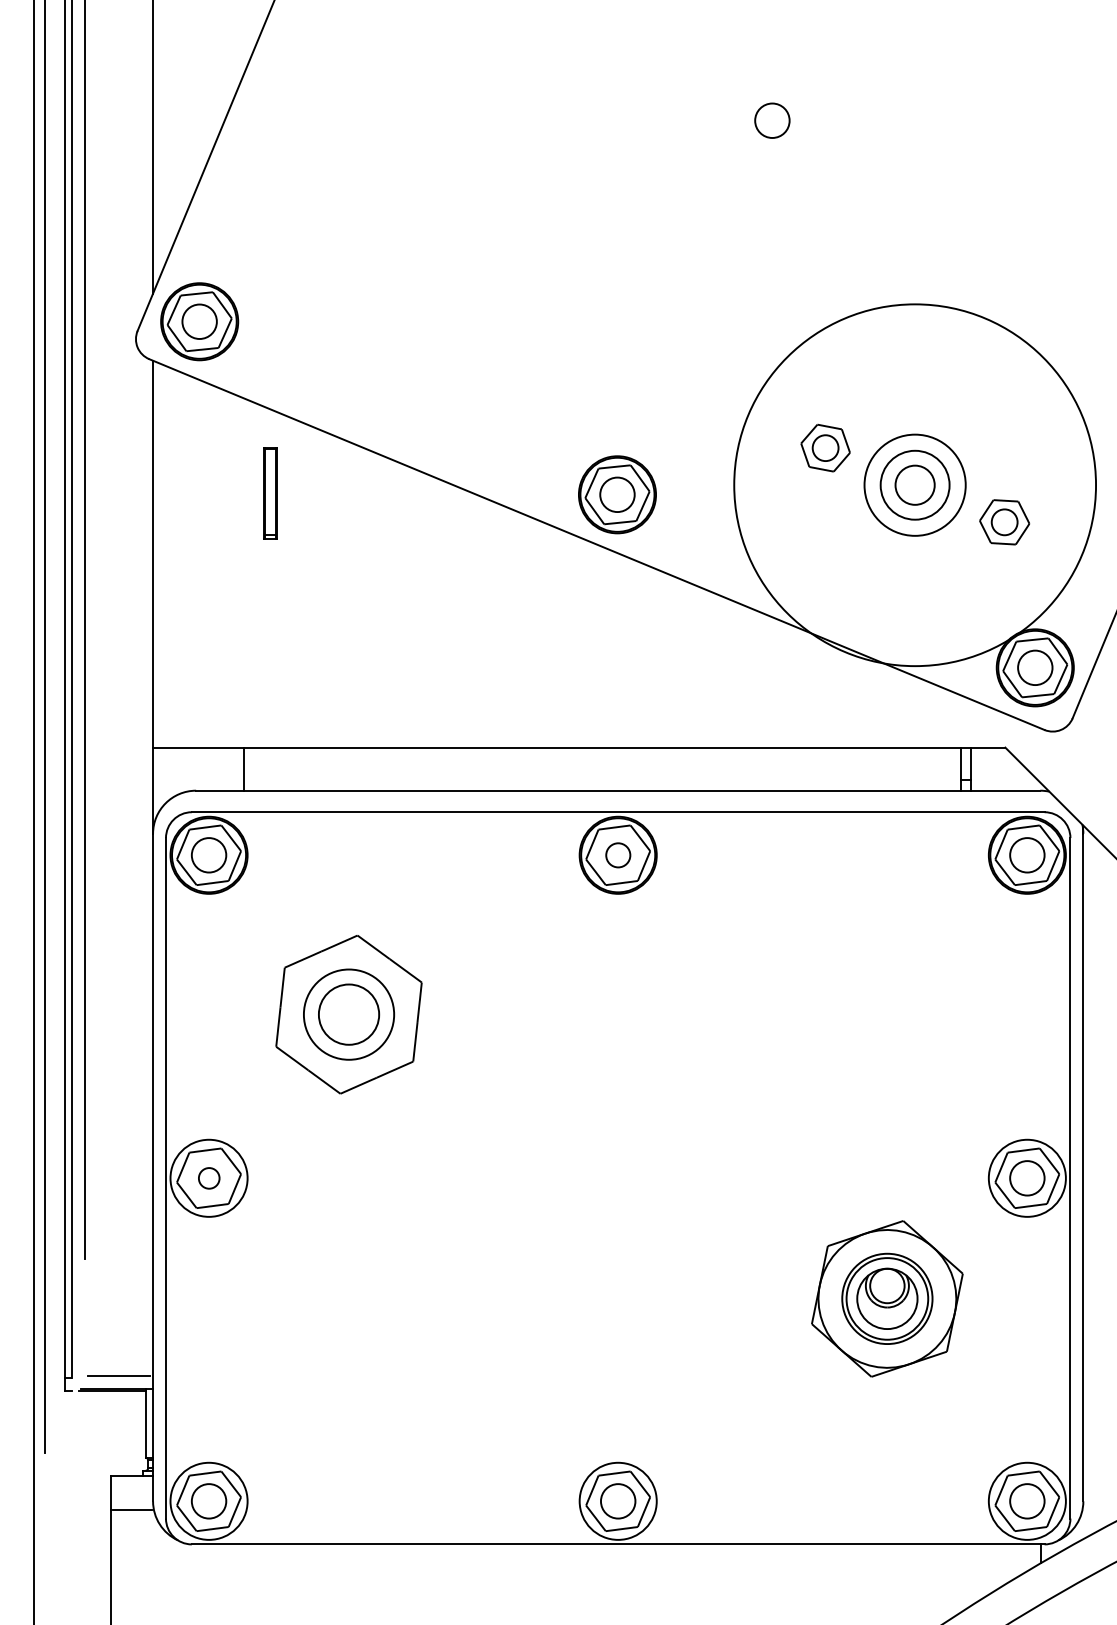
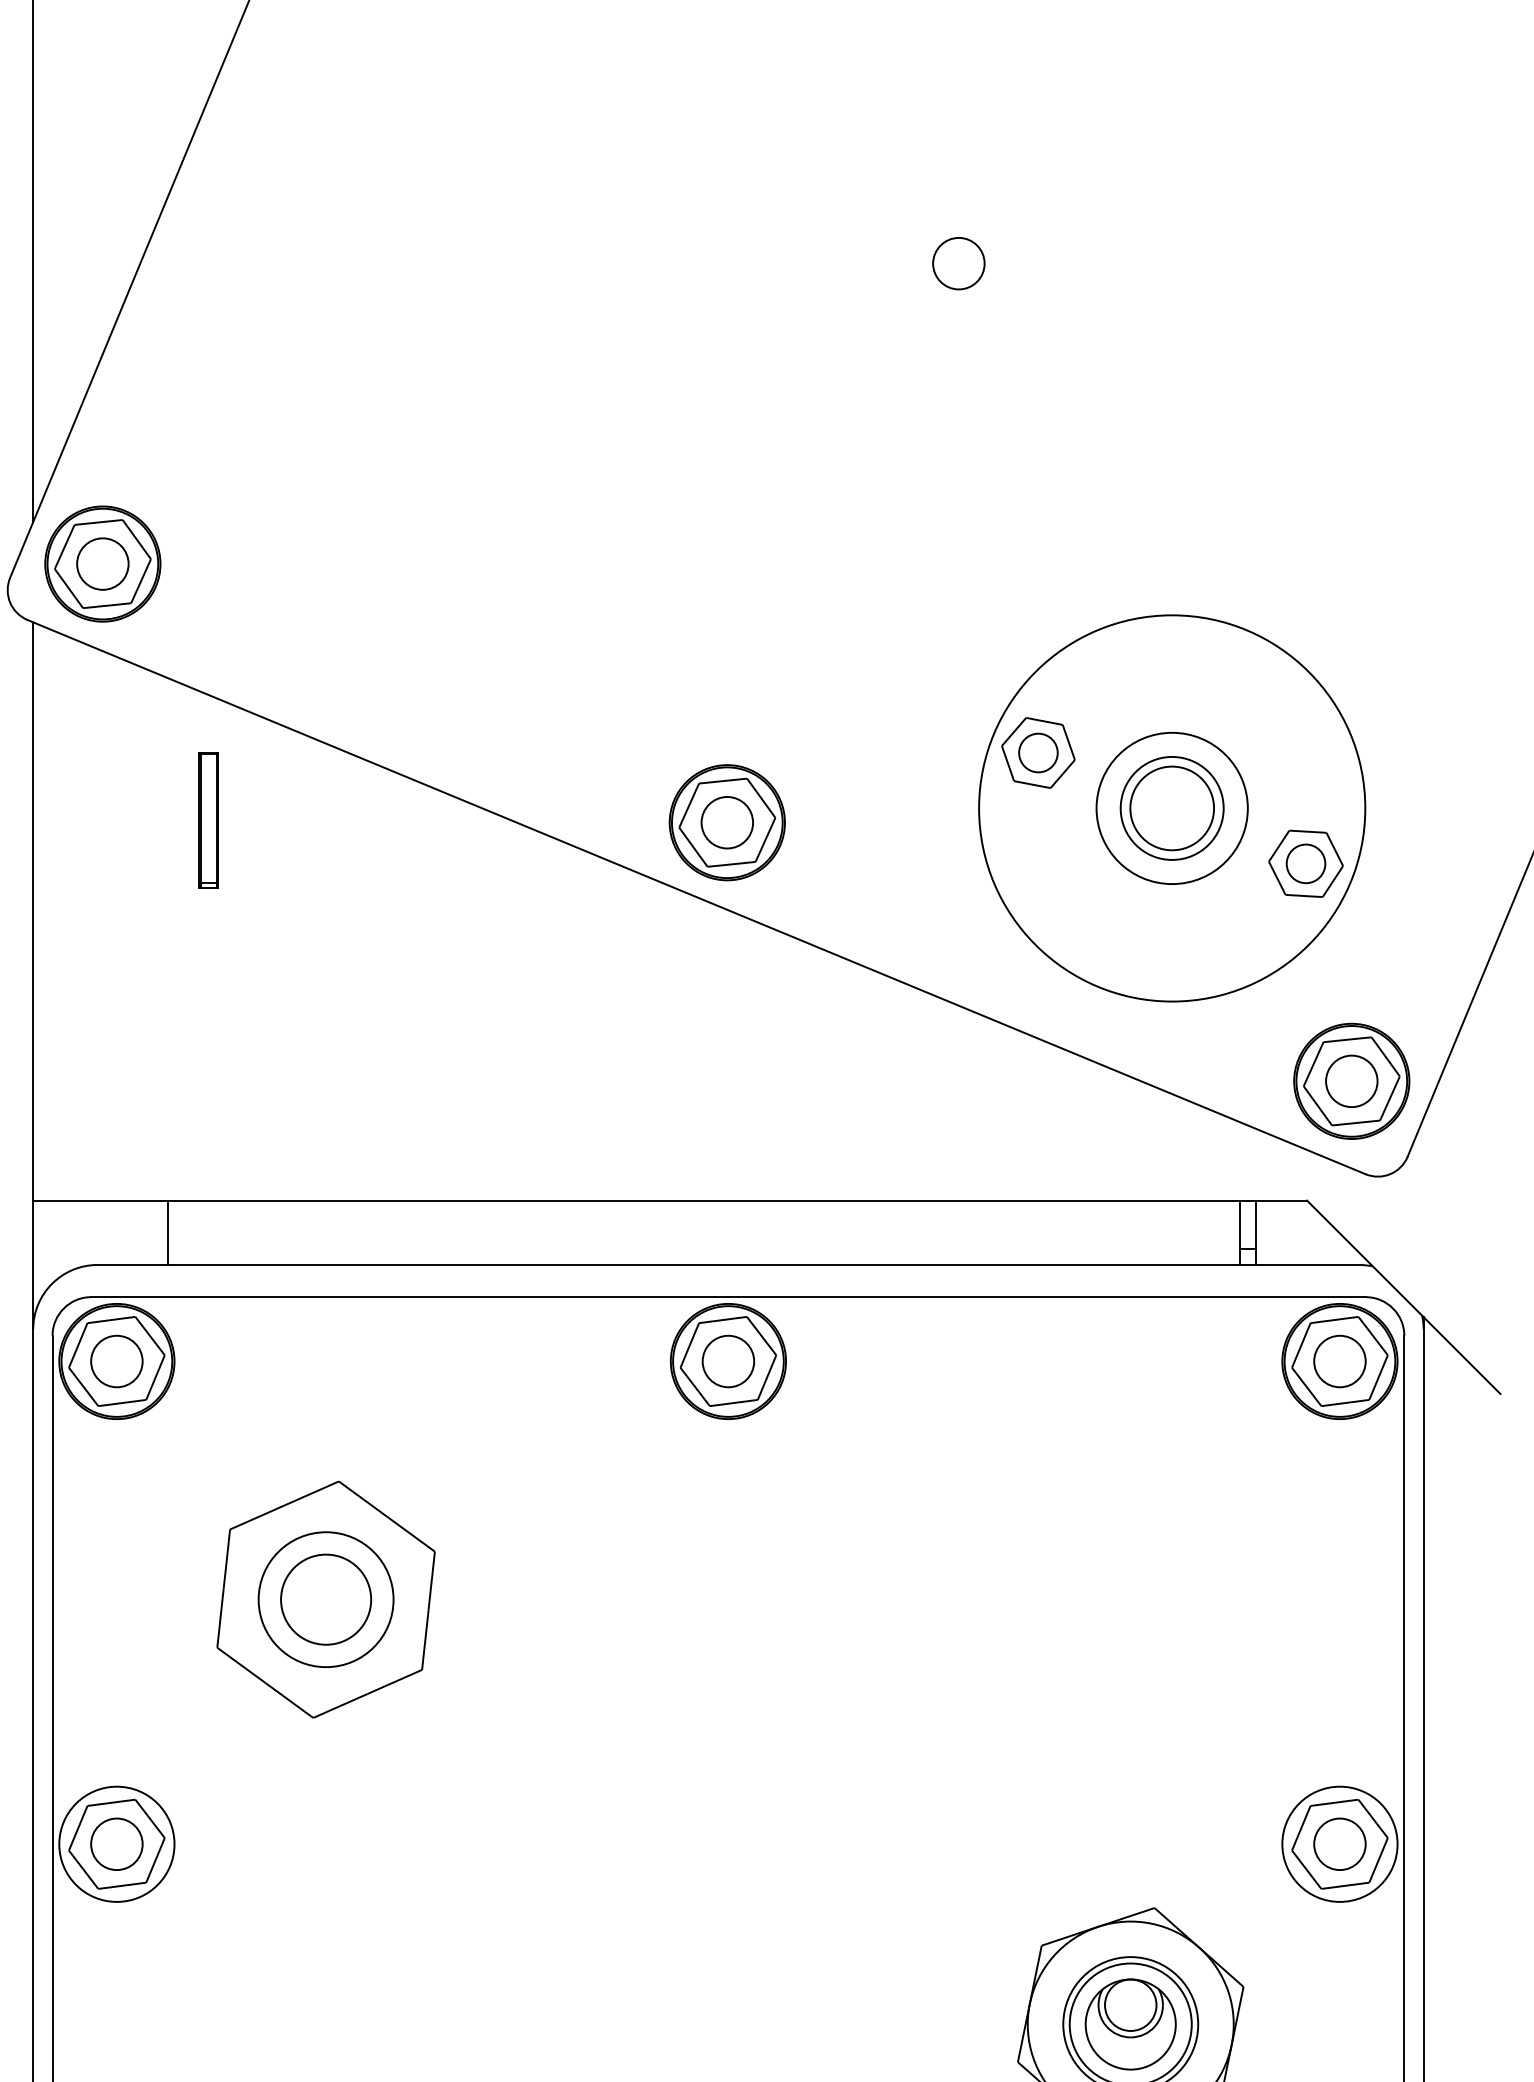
circle: (914, 485) -> (1171, 808), size x0.71
circle: (915, 485) -> (1172, 808), size x1.43
circle: (618, 855) -> (728, 1361), size x1.43
circle: (209, 1178) -> (117, 1844), size x1.67

